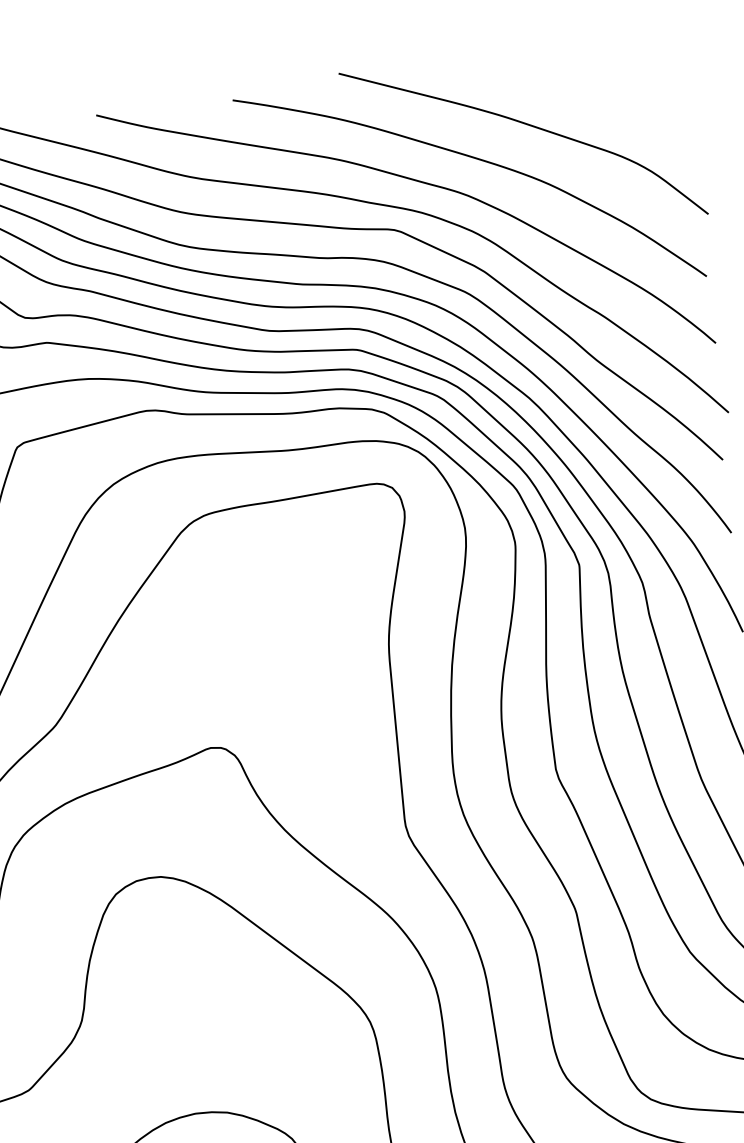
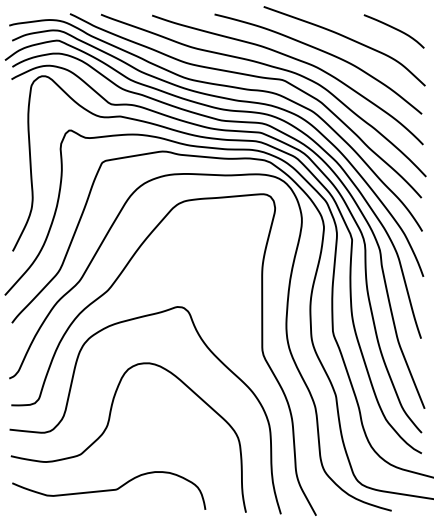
curve: (629, 96) -> (394, 29), added

